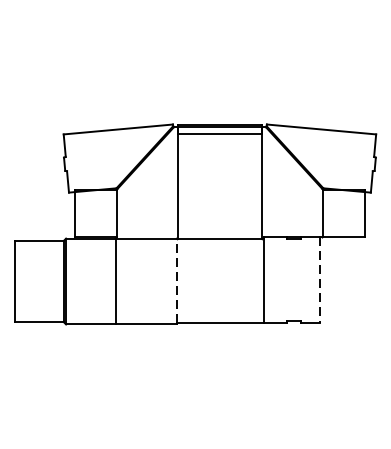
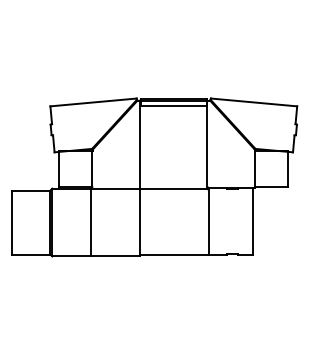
line: (176, 280) -> (139, 221), dashed -> solid
line: (319, 280) -> (252, 221), dashed -> solid

